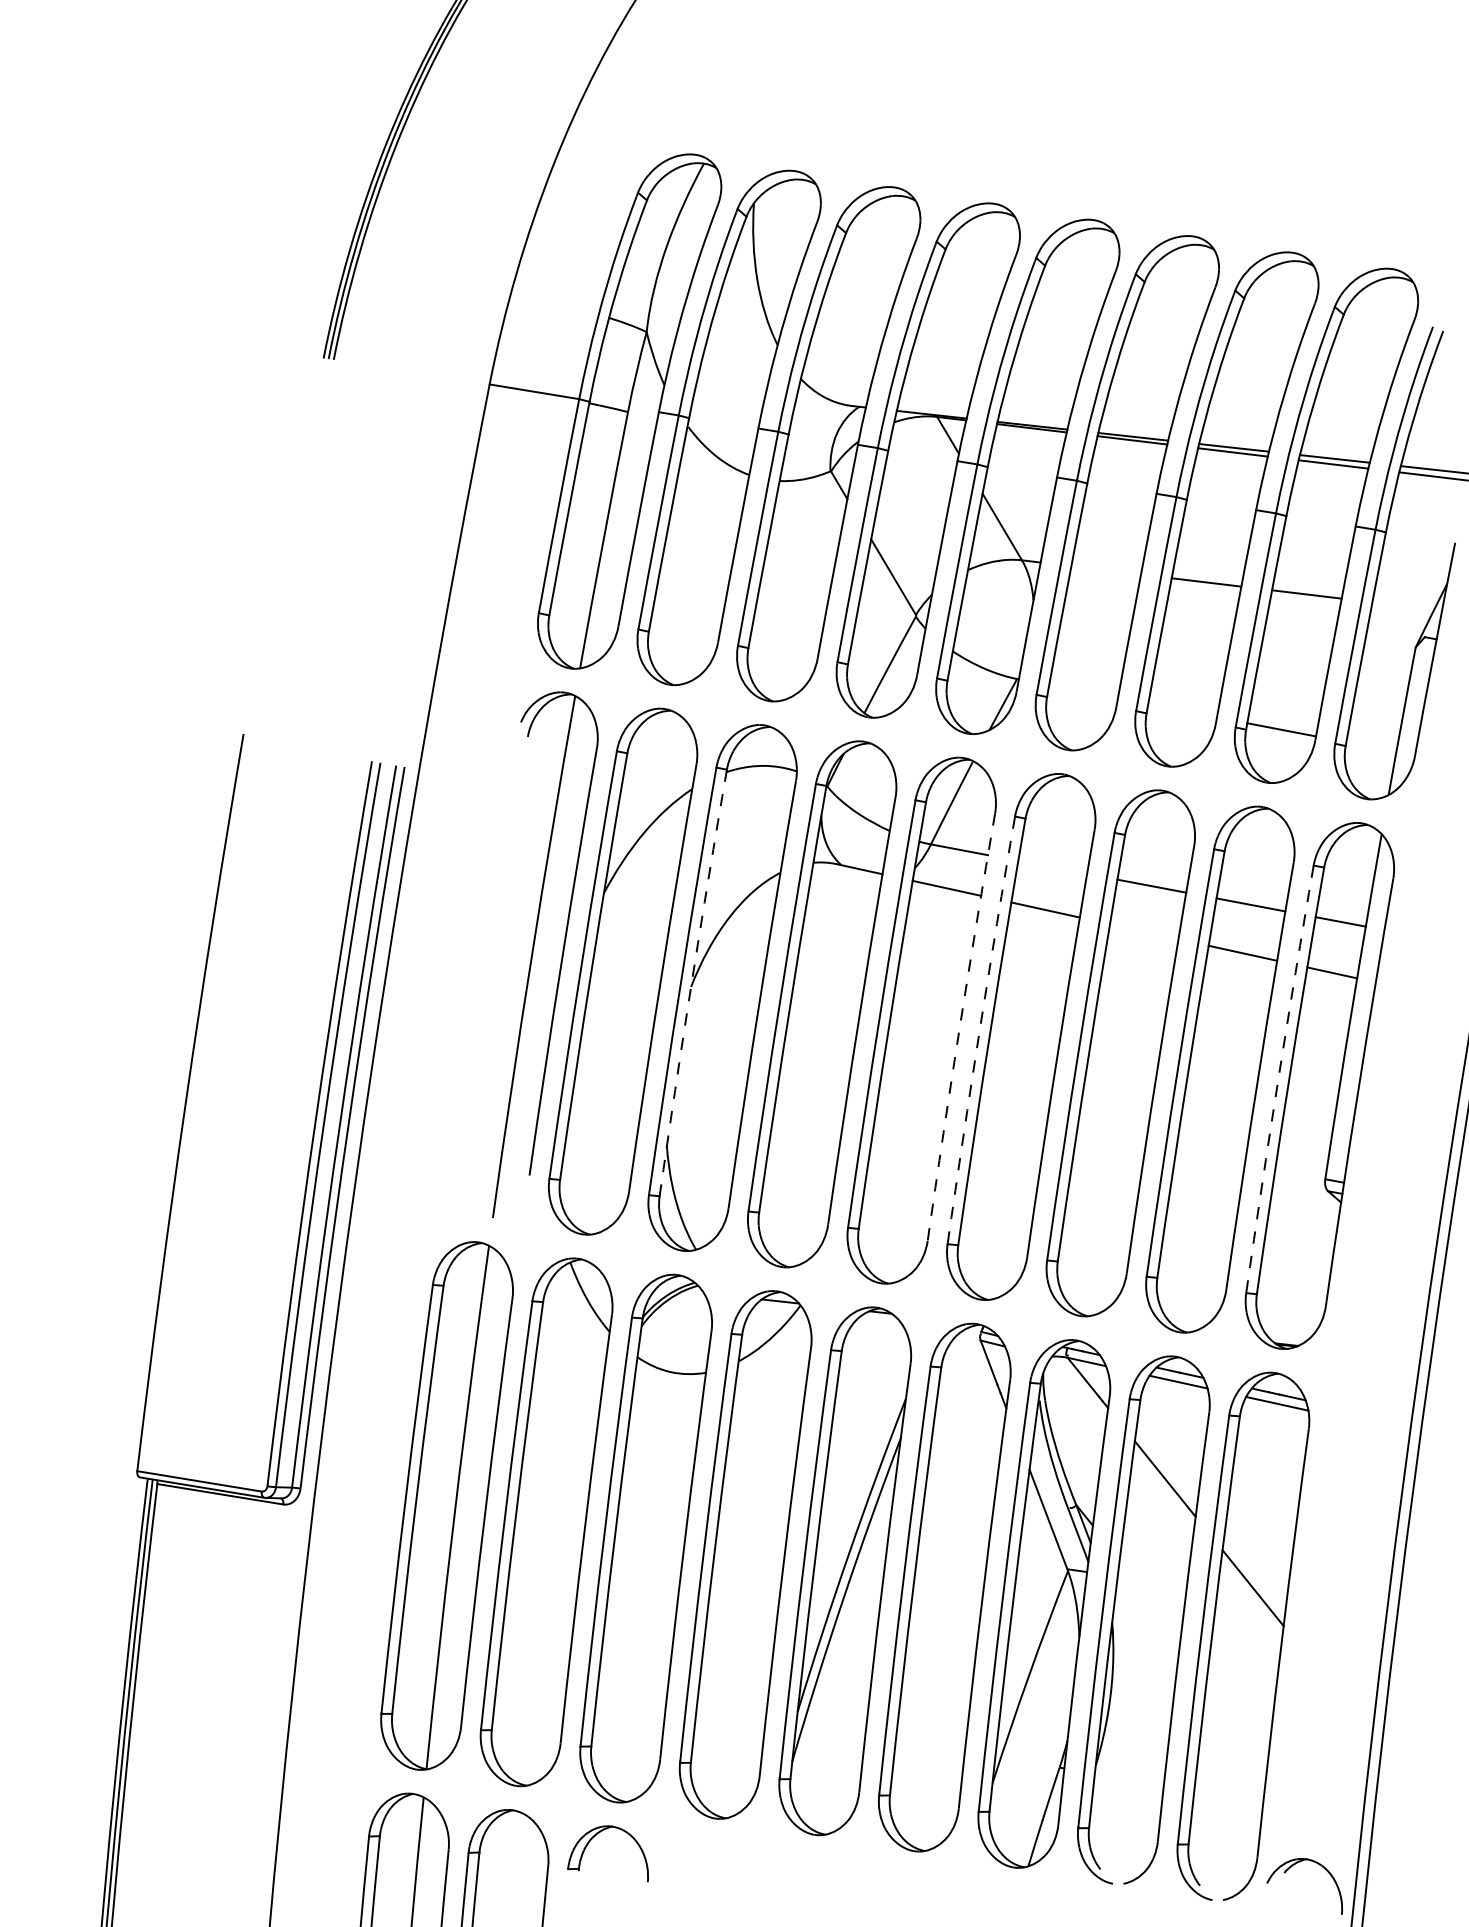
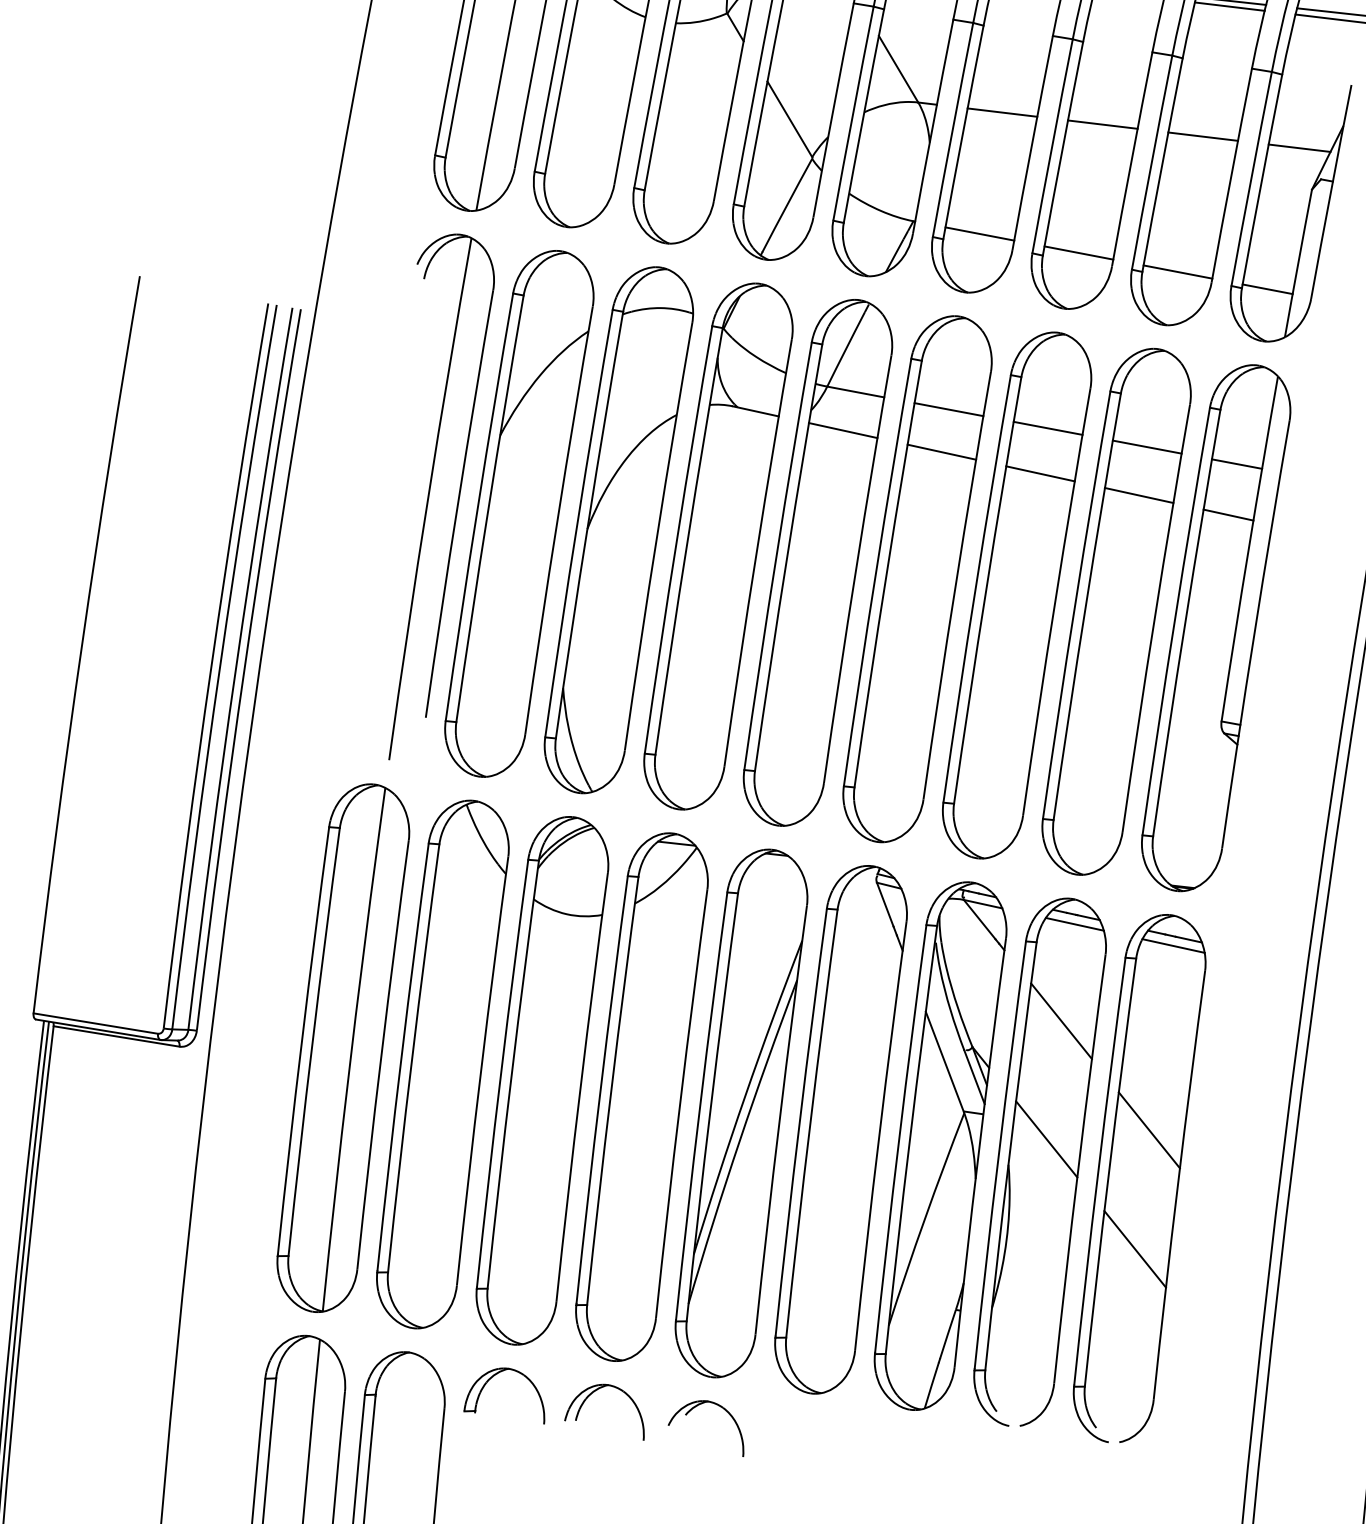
line: (1105, 570) -> (1001, 112), added
line: (1403, 605) -> (1299, 147), added
line: (1083, 691) -> (979, 233), added
line: (1182, 710) -> (1078, 252), added
line: (1371, 746) -> (1267, 288), added
line: (1052, 866) -> (948, 408), added
line: (1143, 931) -> (1039, 473), added
arc: (691, 982) -> (587, 524), dashed -> solid
arc: (959, 1026) -> (855, 568), dashed -> solid
arc: (979, 1030) -> (875, 572), dashed -> solid
arc: (1278, 1079) -> (1174, 621), dashed -> solid
line: (1150, 1597) -> (1046, 1139), added
line: (1238, 1706) -> (1134, 1248), added
part: (694, 1853) -> (590, 1395), added
part: (1289, 1869) -> (690, 1411), moved

